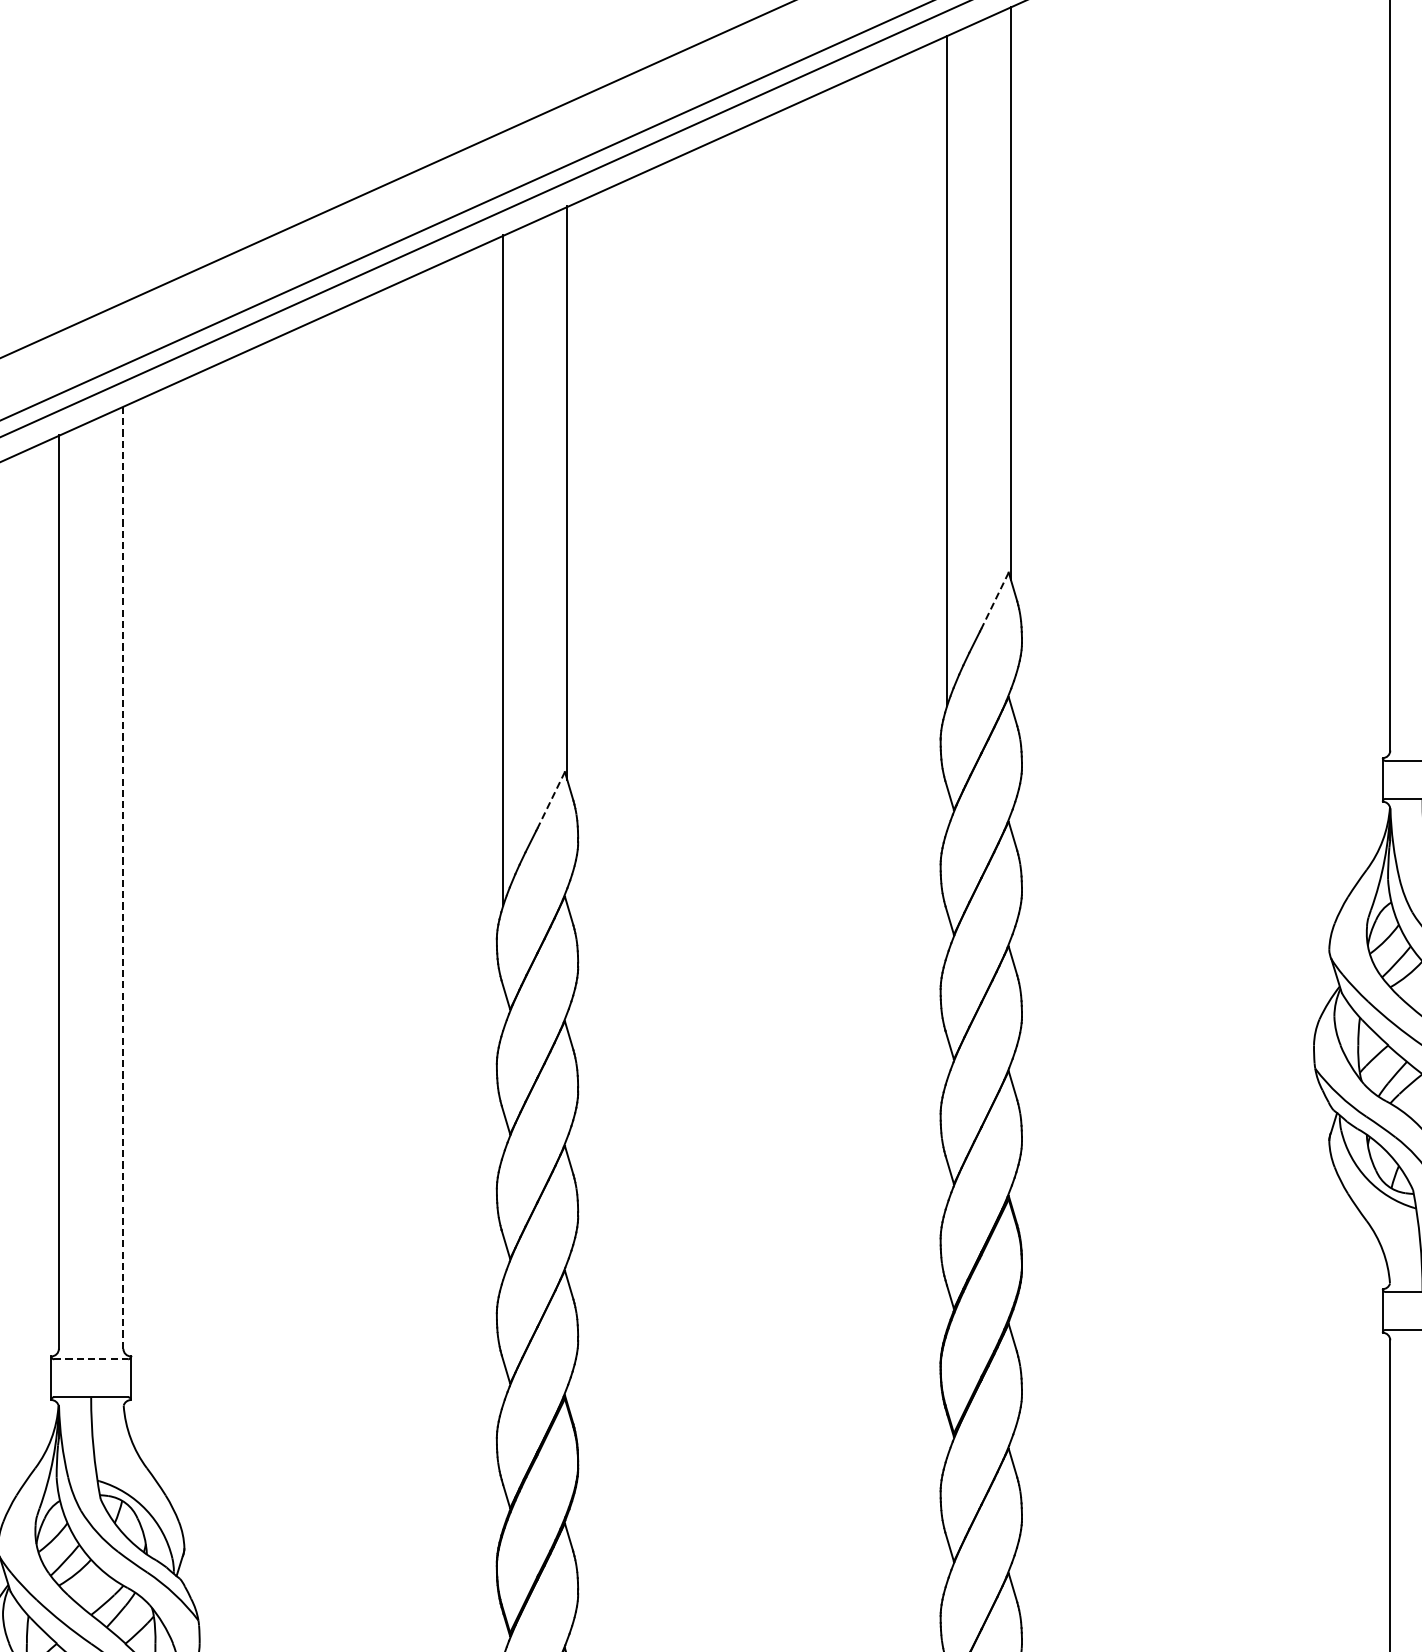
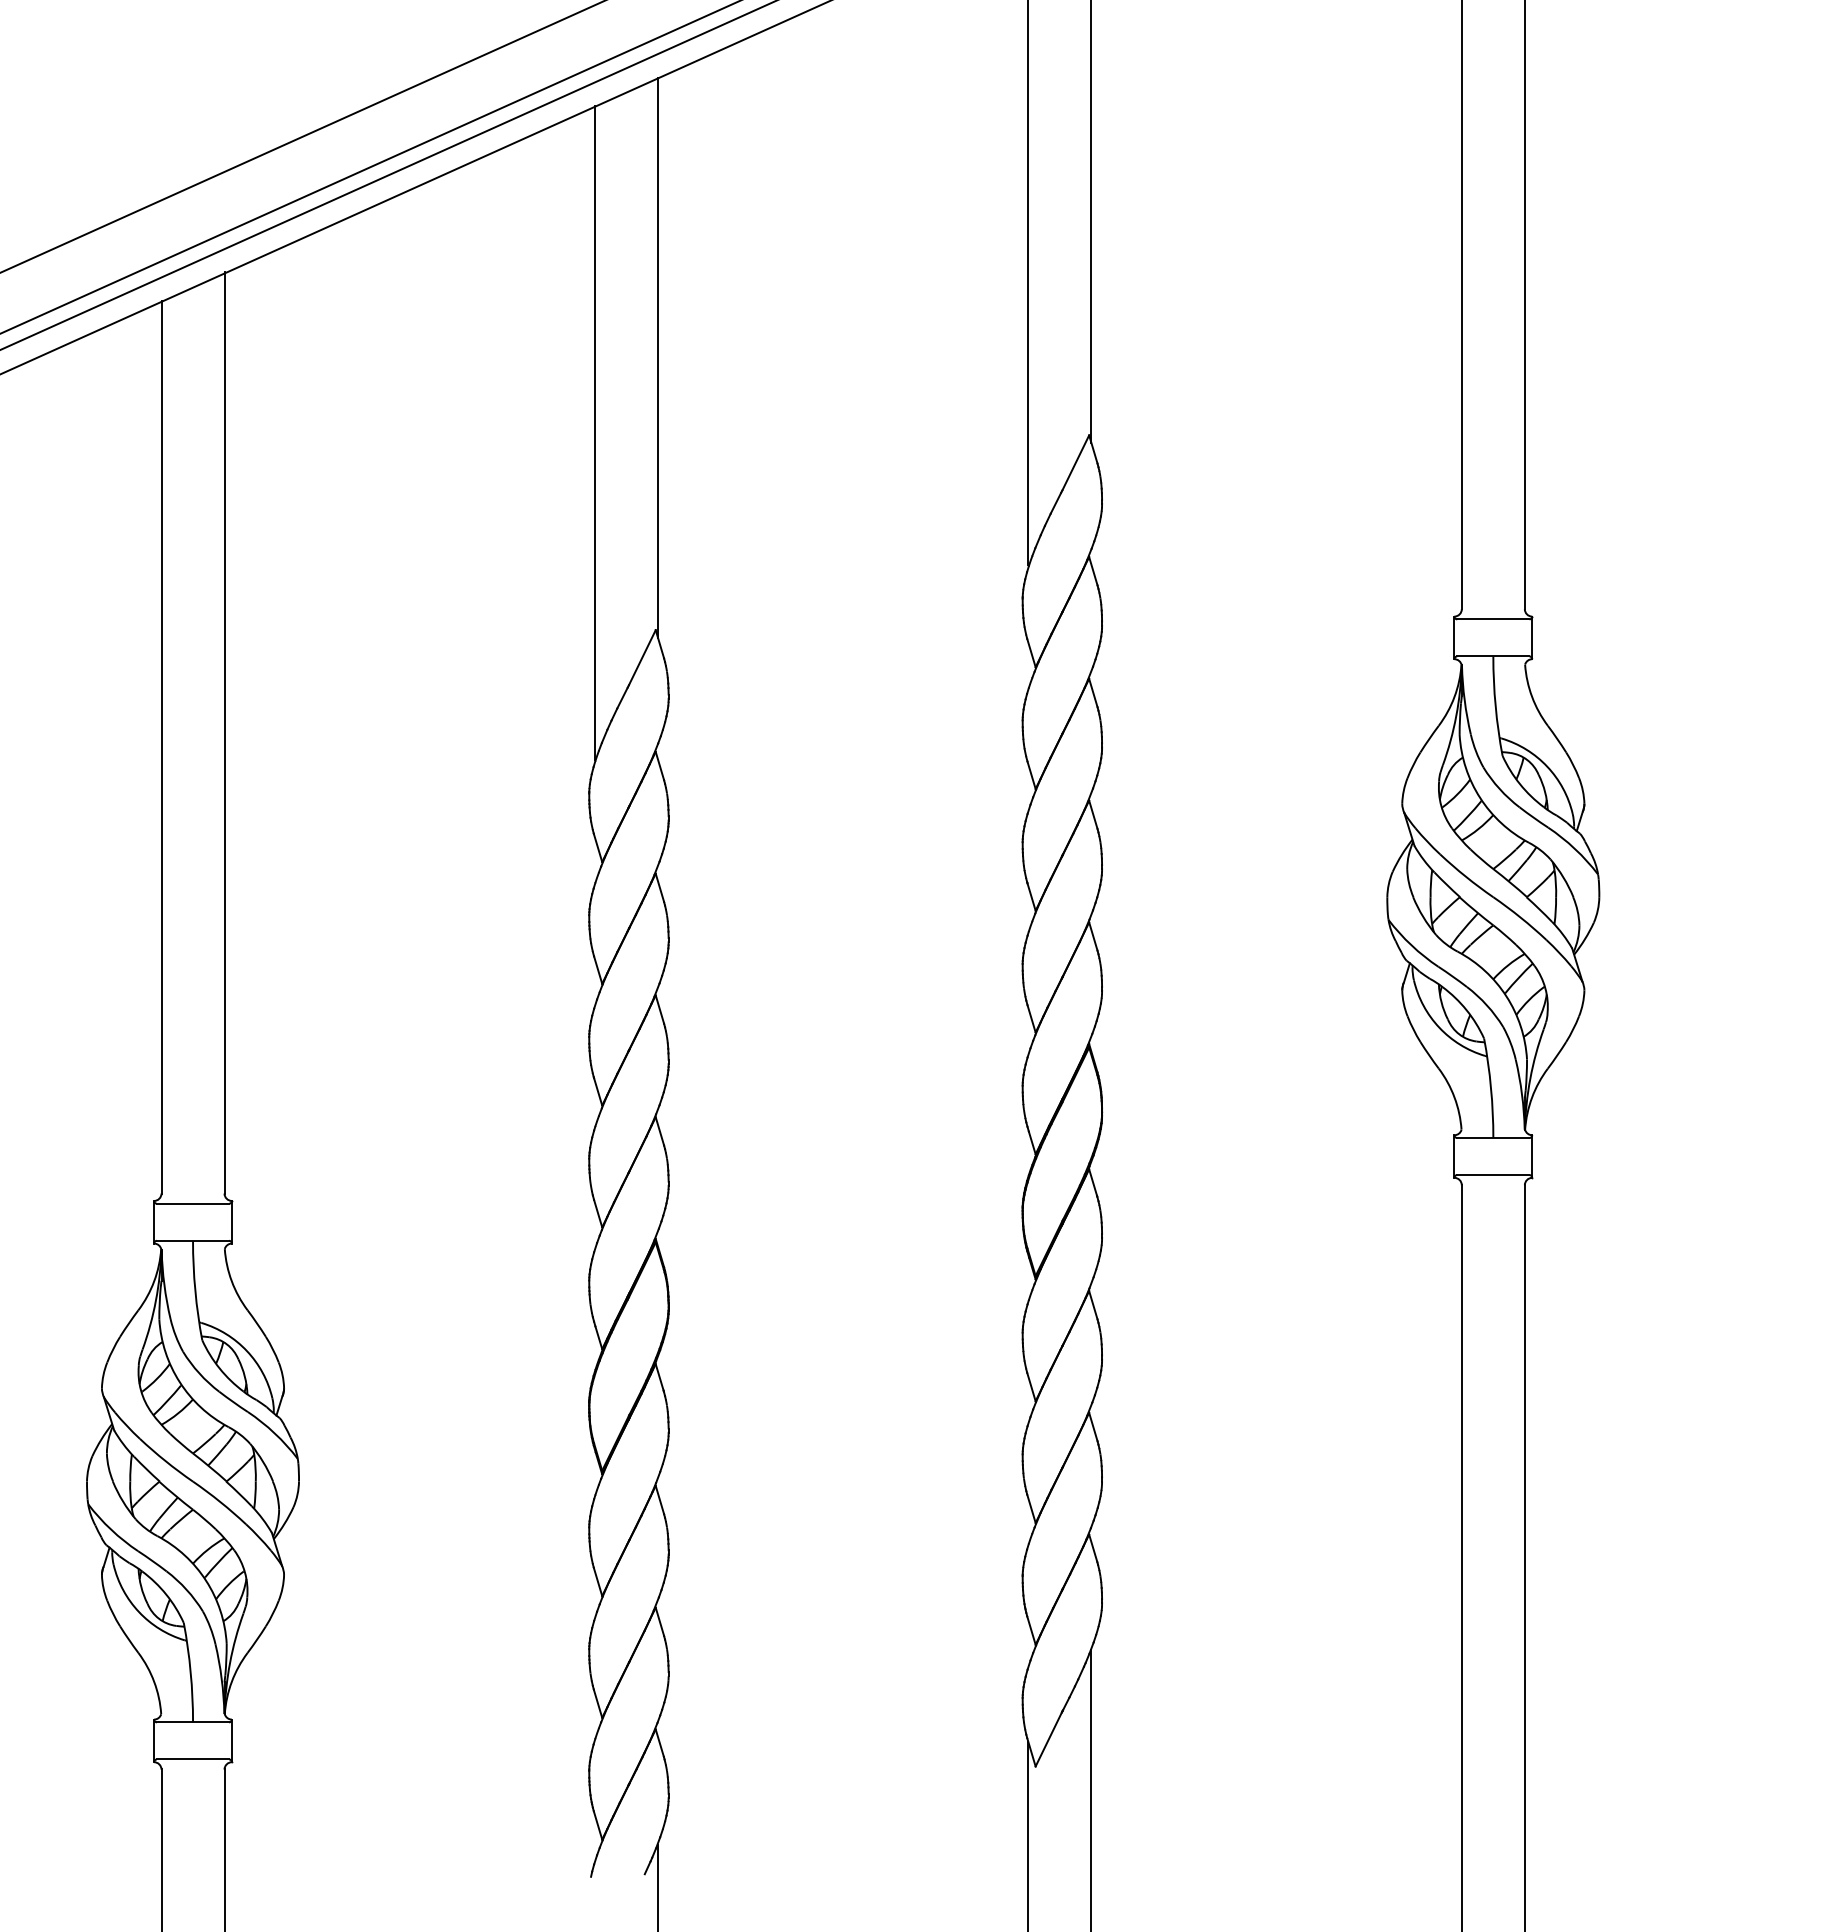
line: (994, 600) -> (1075, 462), dashed -> solid
line: (551, 799) -> (642, 657), dashed -> solid
line: (123, 876) -> (224, 732), dashed -> solid
line: (91, 1359) -> (193, 1203), dashed -> solid

